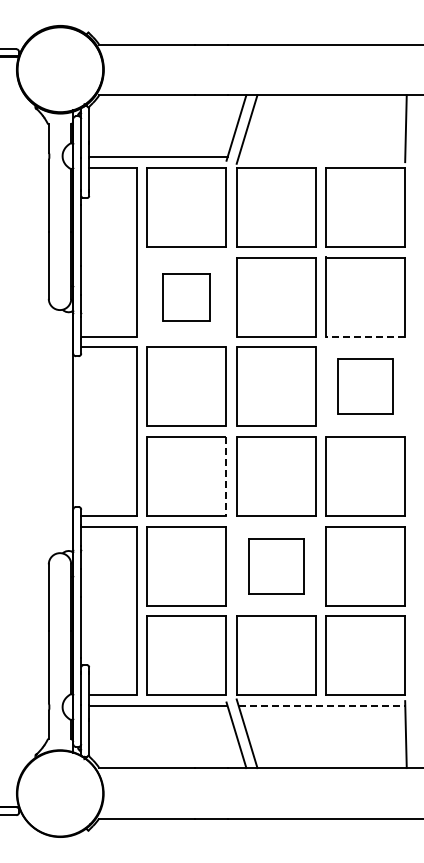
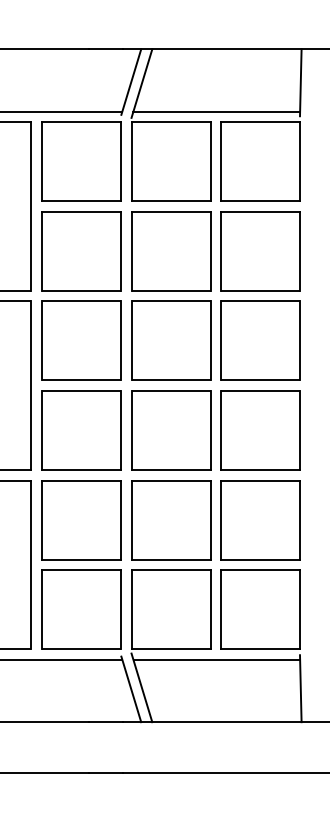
line: (321, 157) -> (216, 111), added
part: (186, 297) -> (81, 251), size x1.67
line: (365, 336) -> (260, 290), dashed -> solid
part: (365, 386) -> (260, 340), size x1.43
line: (226, 476) -> (121, 430), dashed -> solid
part: (276, 566) -> (171, 520), size x1.43
line: (322, 705) -> (217, 659), dashed -> solid

